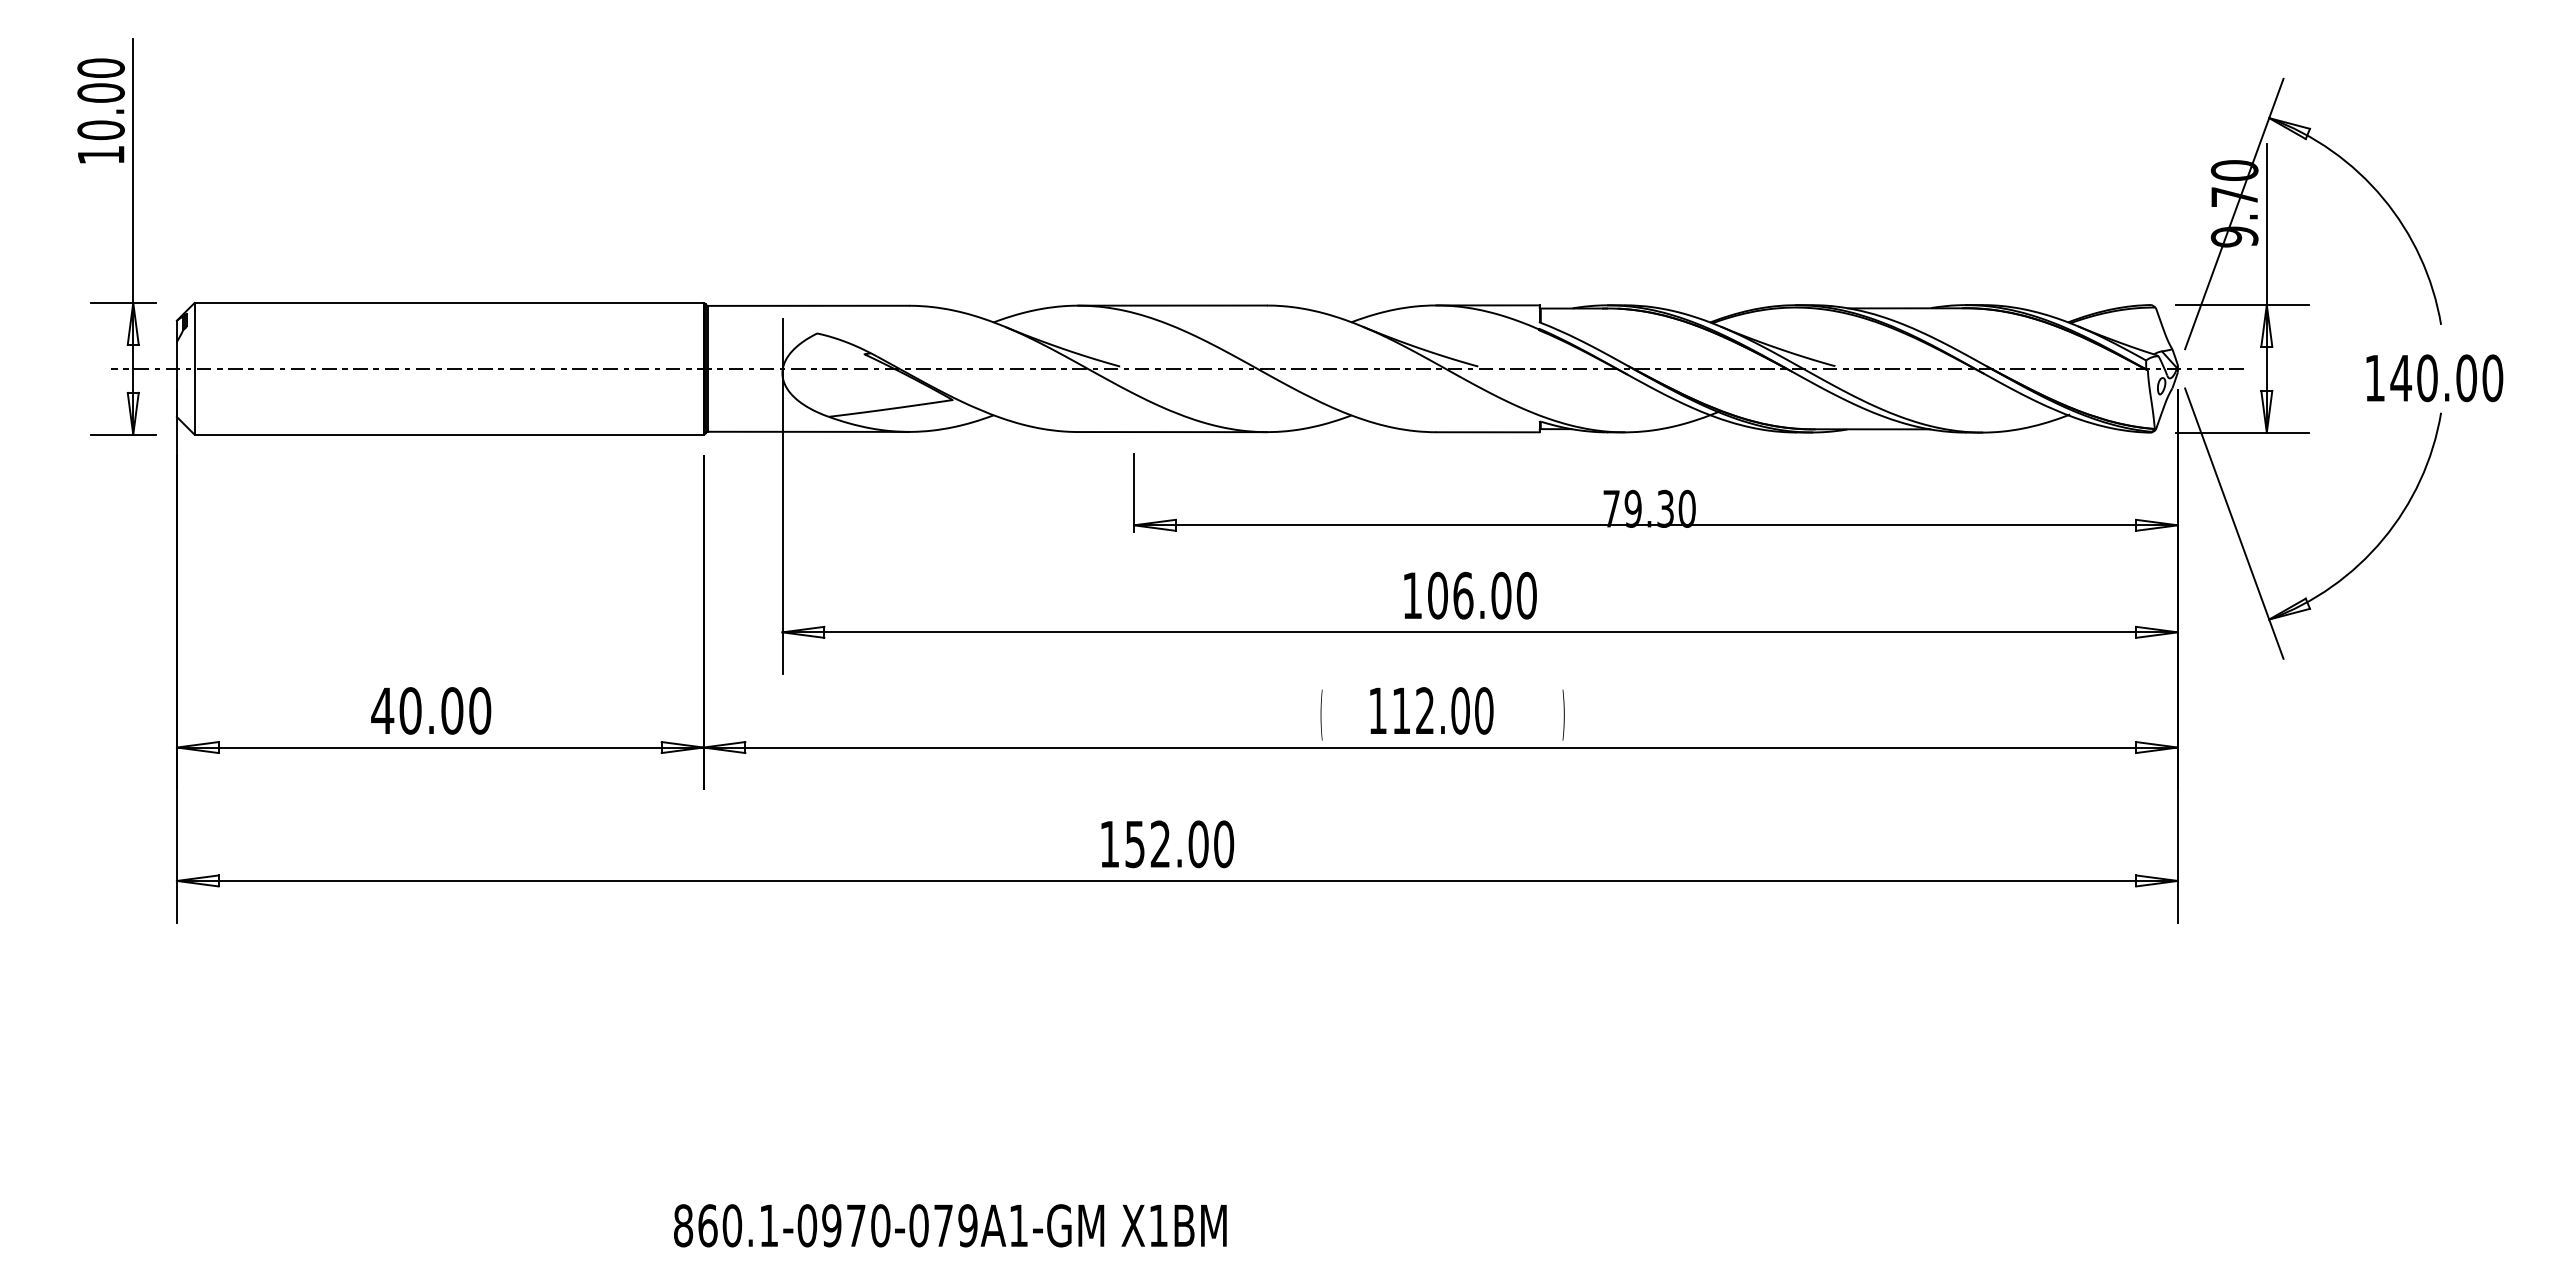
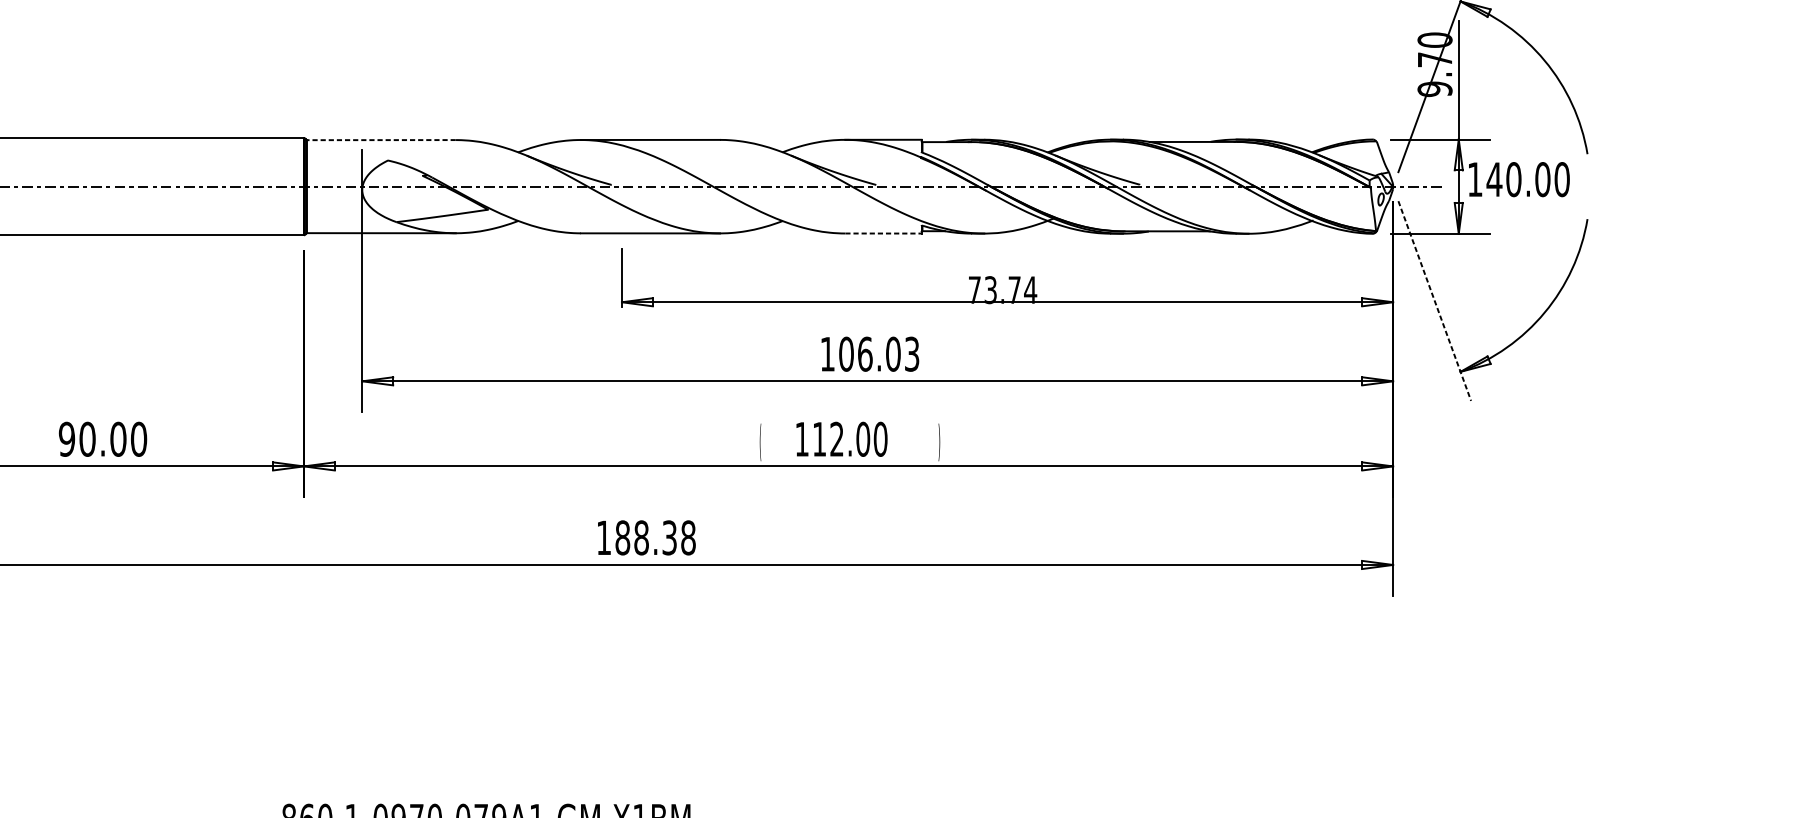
line: (808, 305) -> (381, 139), solid -> dashed
text: (2434, 378) -> (1519, 179), moved
line: (1487, 432) -> (883, 233), solid -> dashed
text: (1660, 508) -> (1010, 289), 79.30 -> 73.74
line: (2234, 523) -> (1434, 300), solid -> dashed
text: (1526, 595) -> (911, 354), 106.00 -> 106.03
text: (382, 710) -> (66, 439), 40.00 -> 90.00
text: (1179, 844) -> (655, 538), 152.00 -> 188.38

